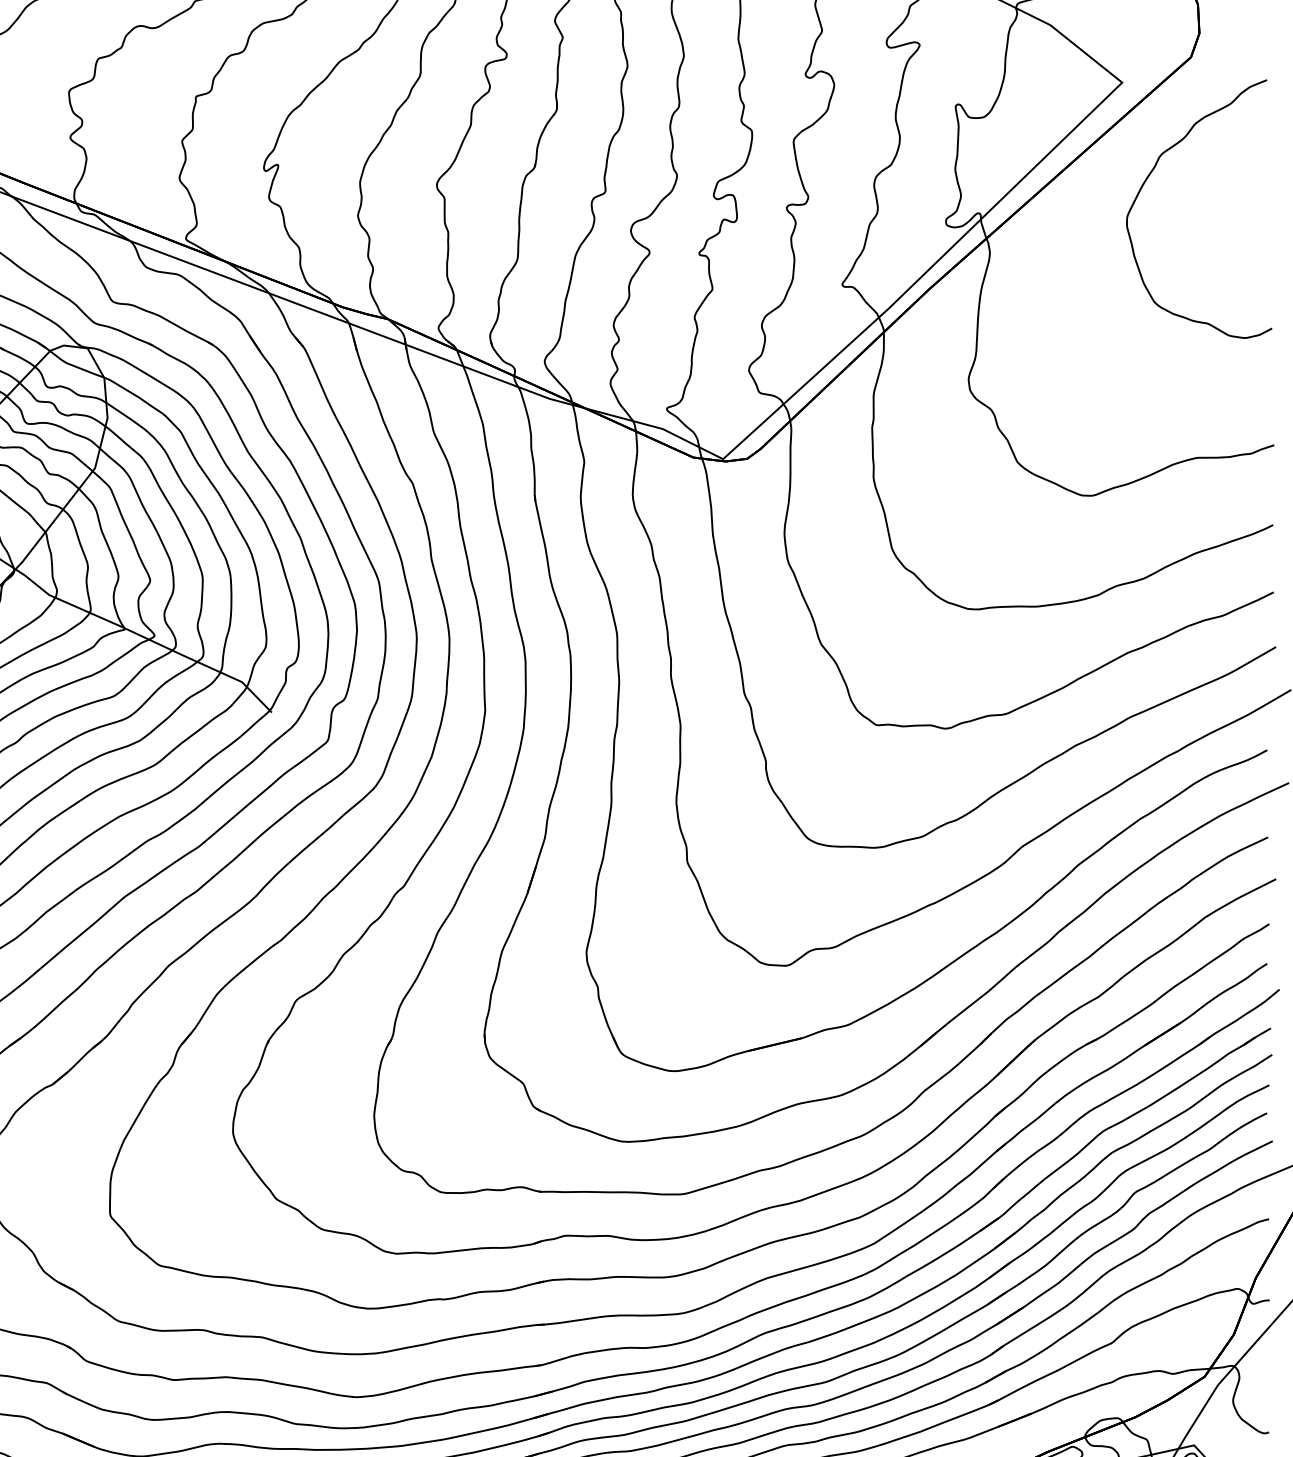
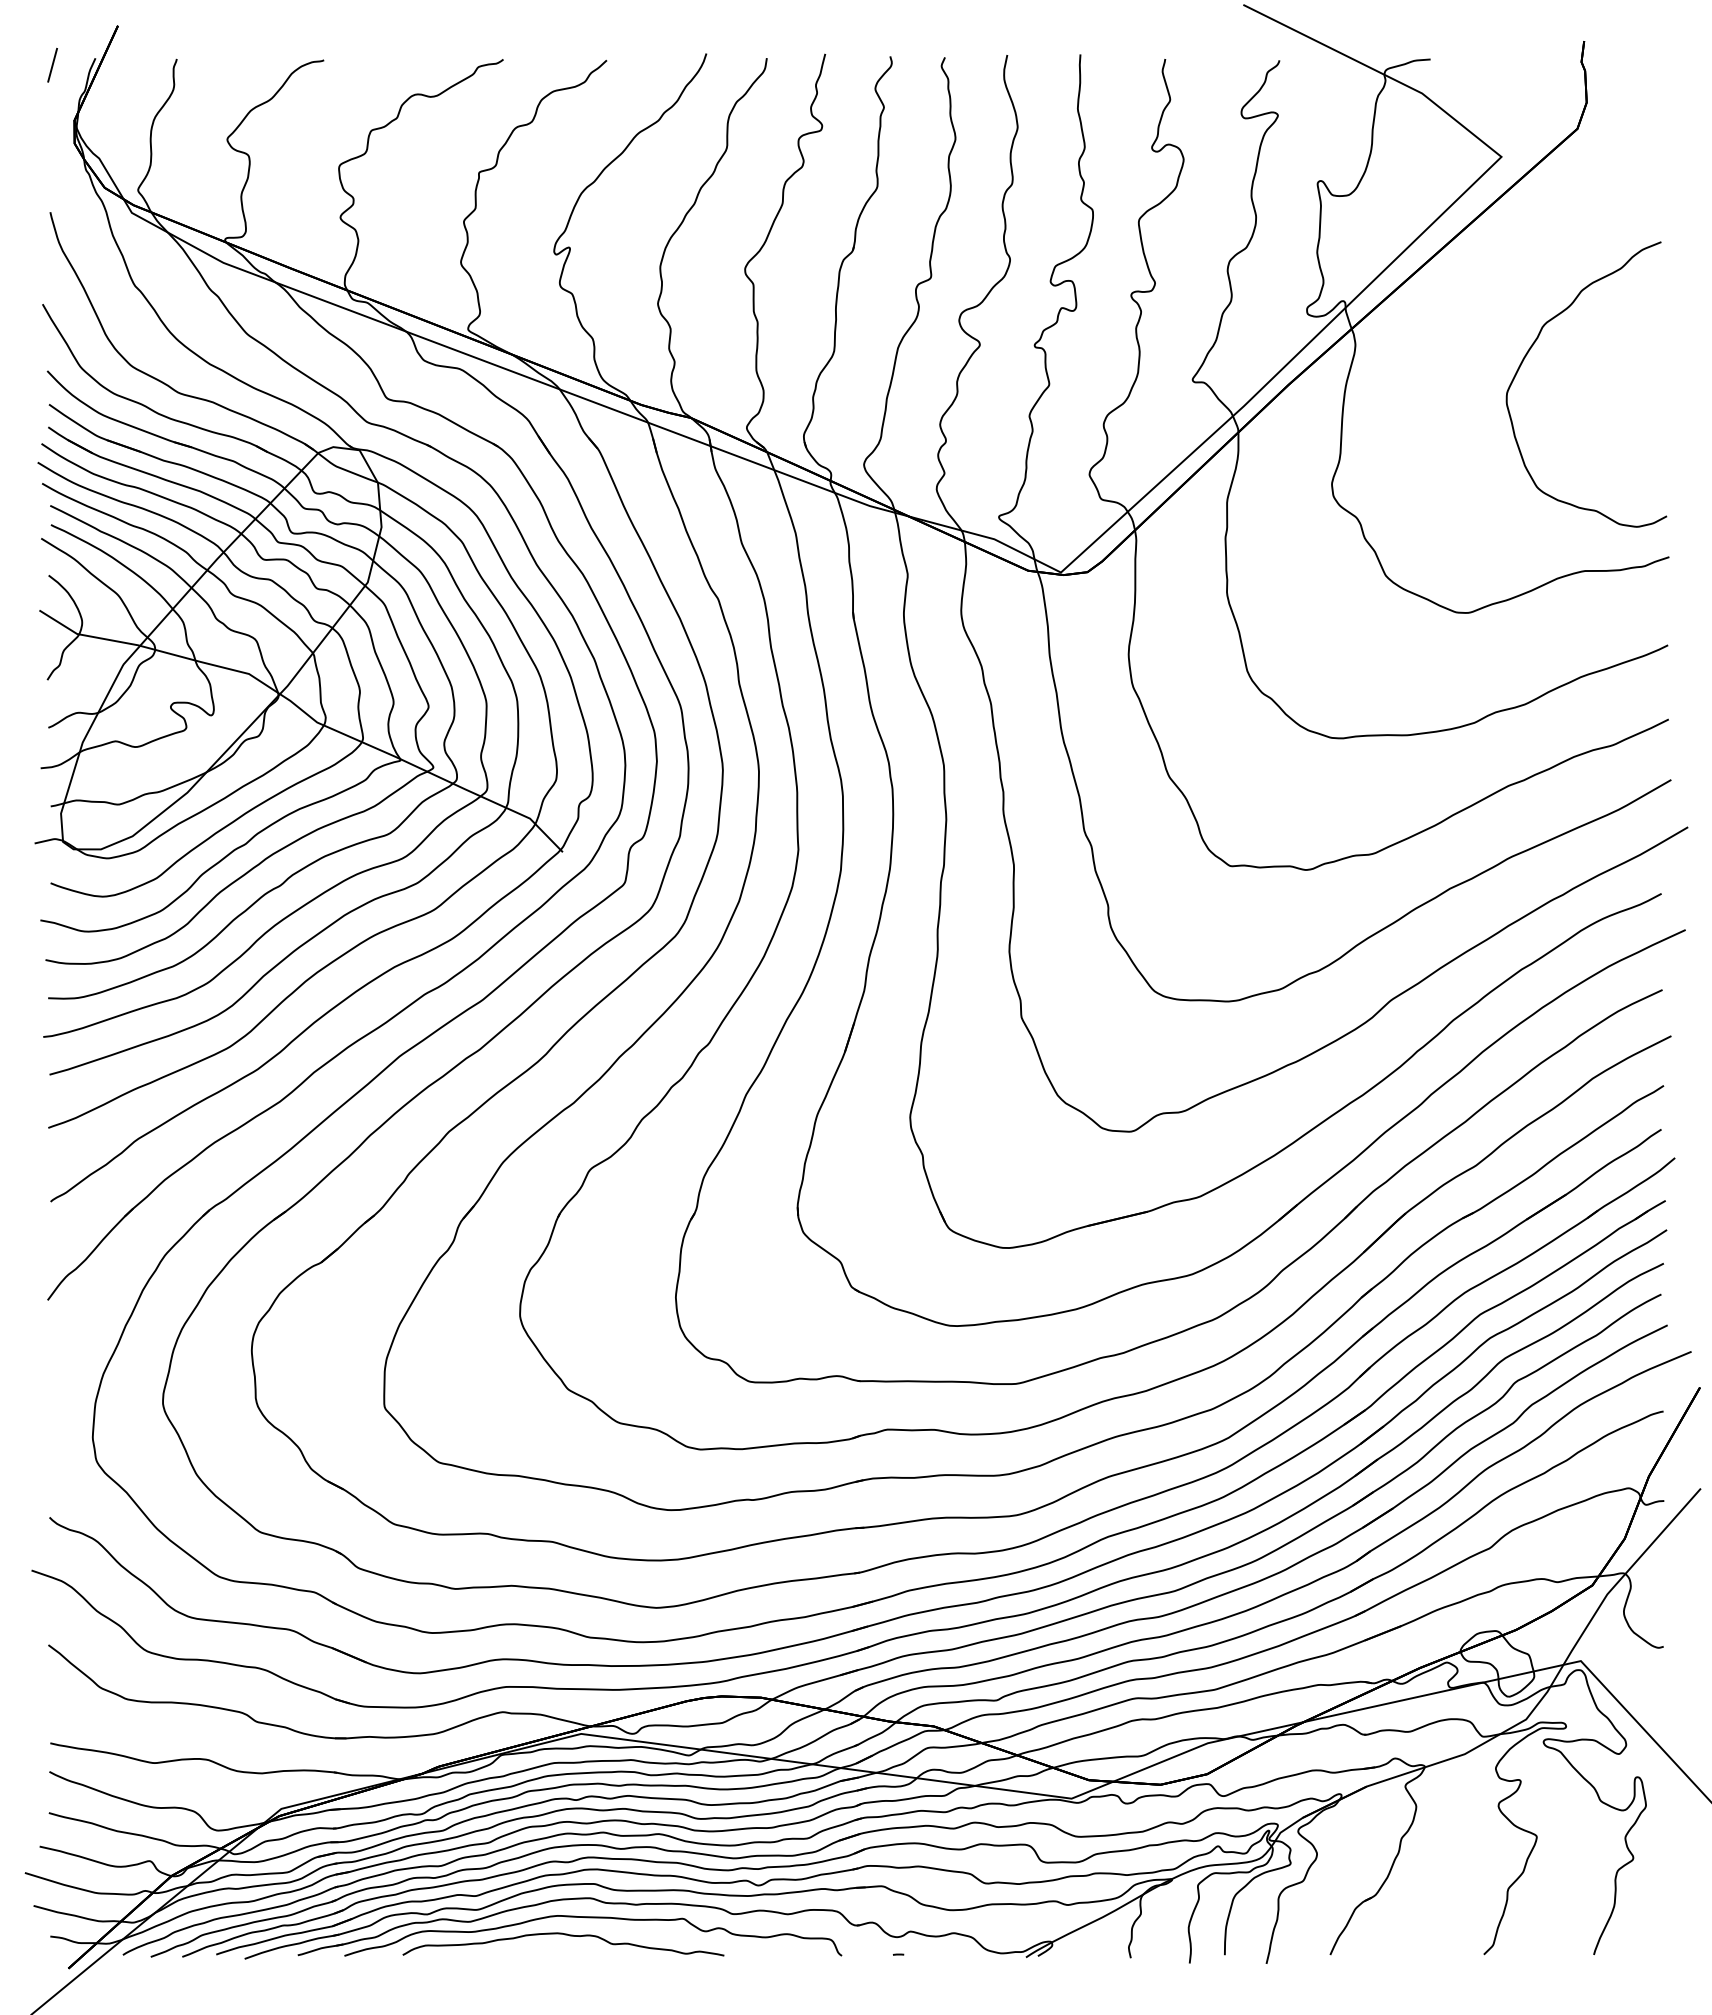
curve: (1152, 172) -> (1534, 344), moved

